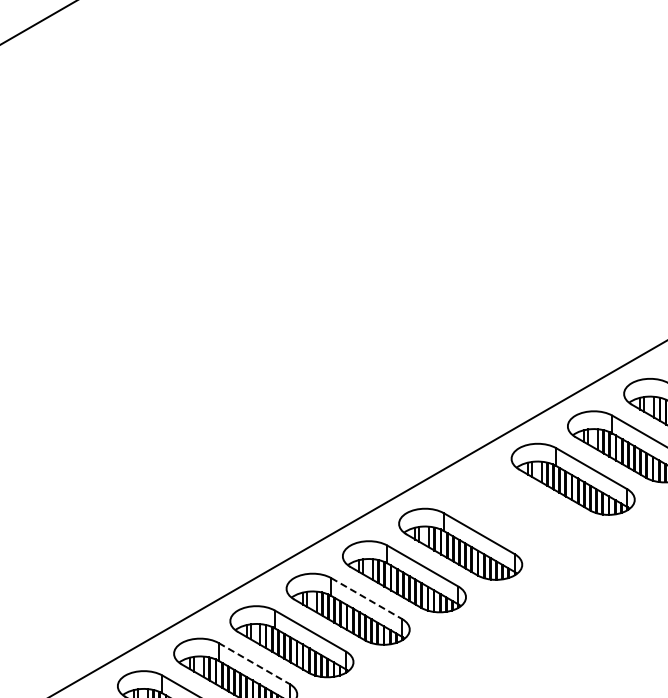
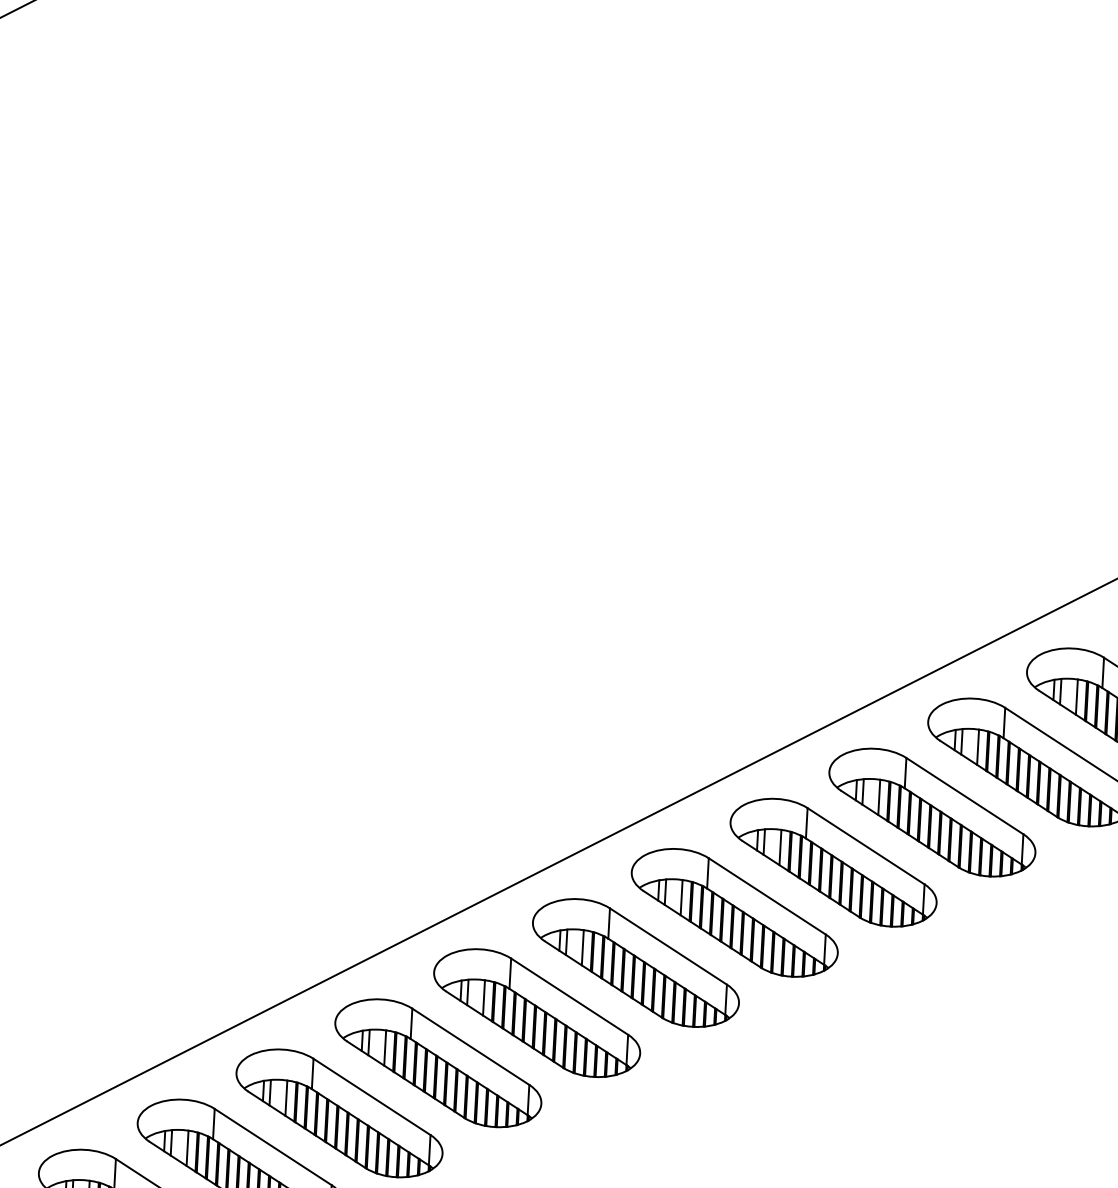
part: (516, 511) -> (832, 862), added
line: (366, 598) -> (569, 996), dashed -> solid
line: (254, 663) -> (372, 1096), dashed -> solid

